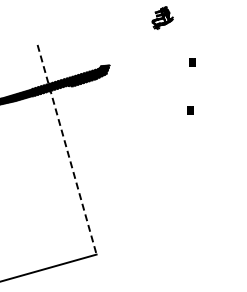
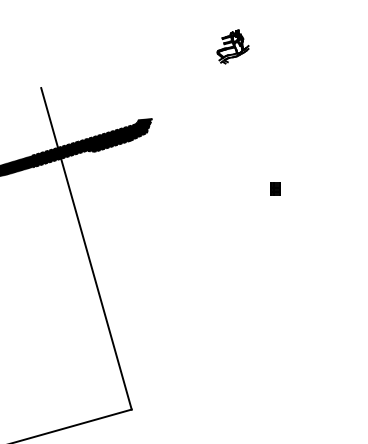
part: (192, 62) -> (278, 114), removed
line: (67, 149) -> (87, 248), dashed -> solid

